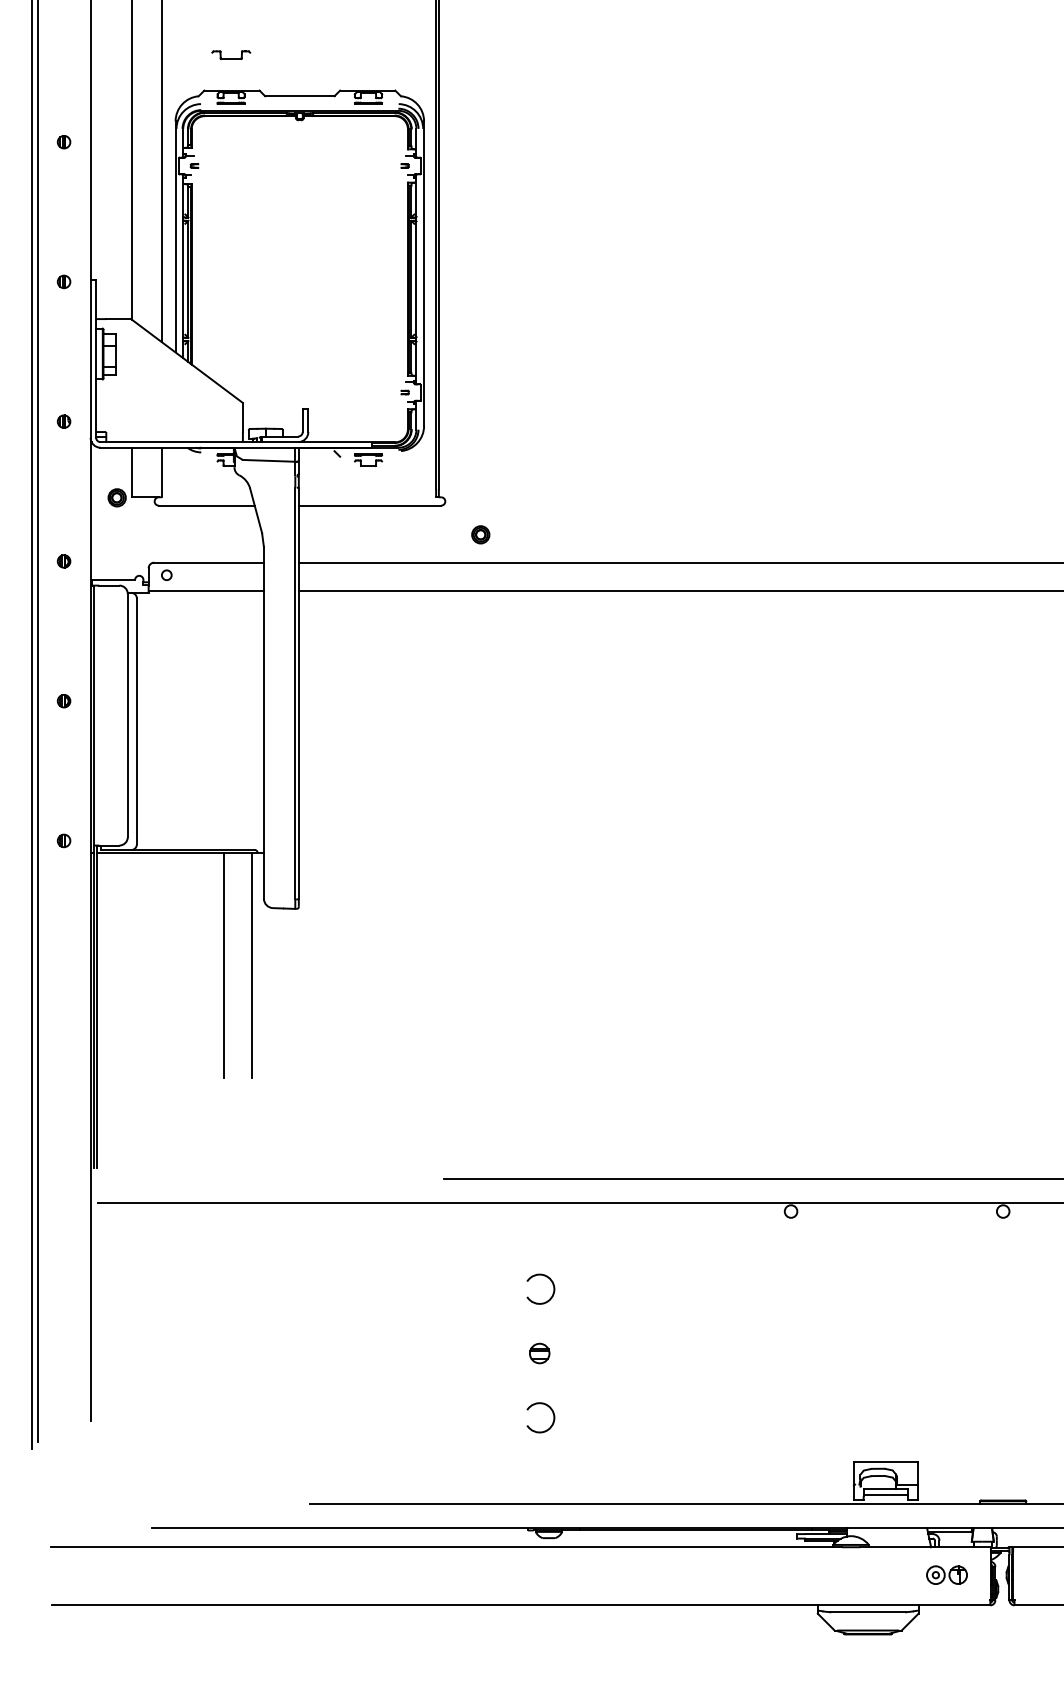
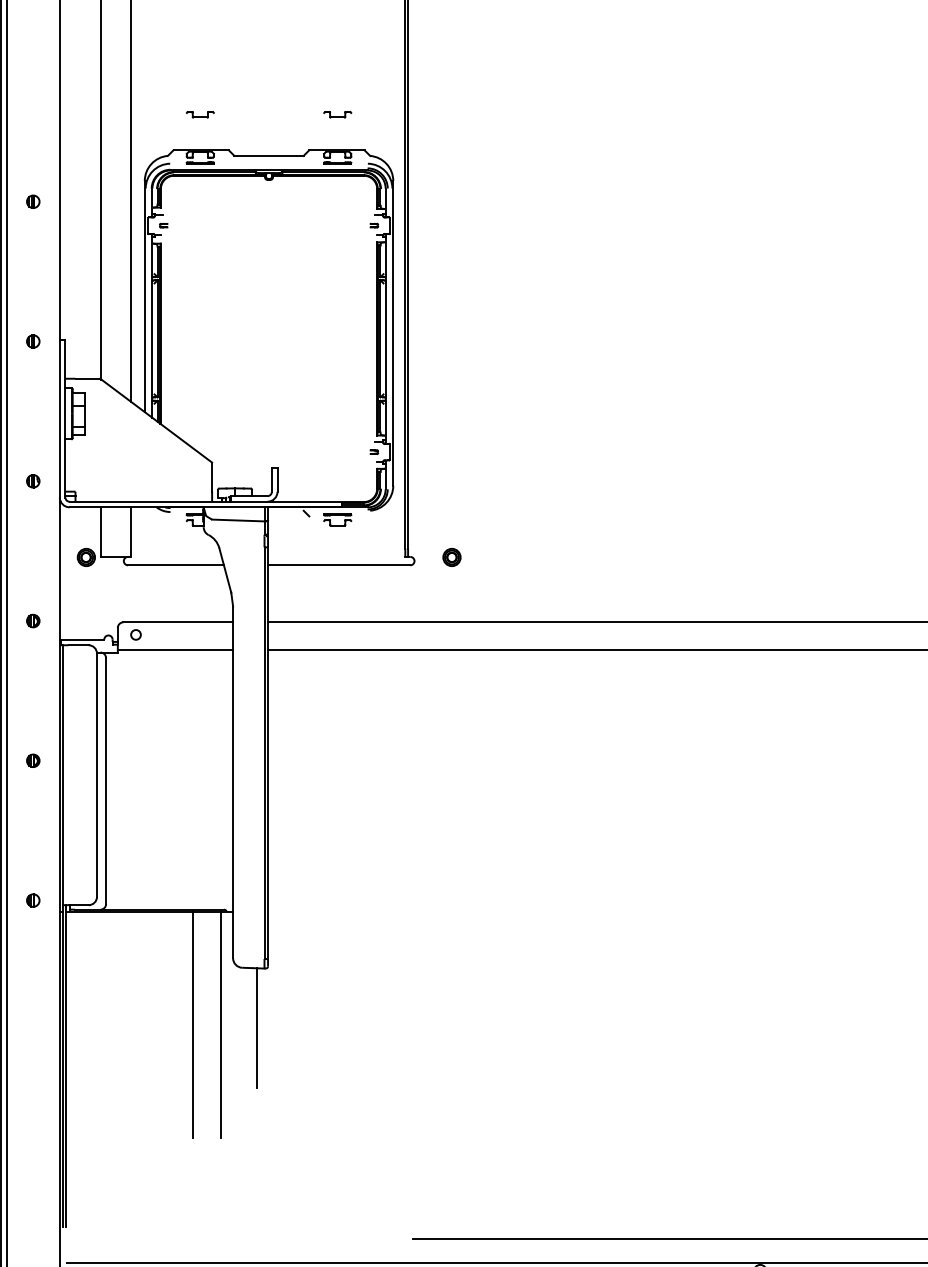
part: (230, 54) -> (199, 114), size x0.71
part: (368, 54) -> (337, 114), added
part: (480, 534) -> (451, 557), moved
line: (287, 967) -> (256, 1027), added

